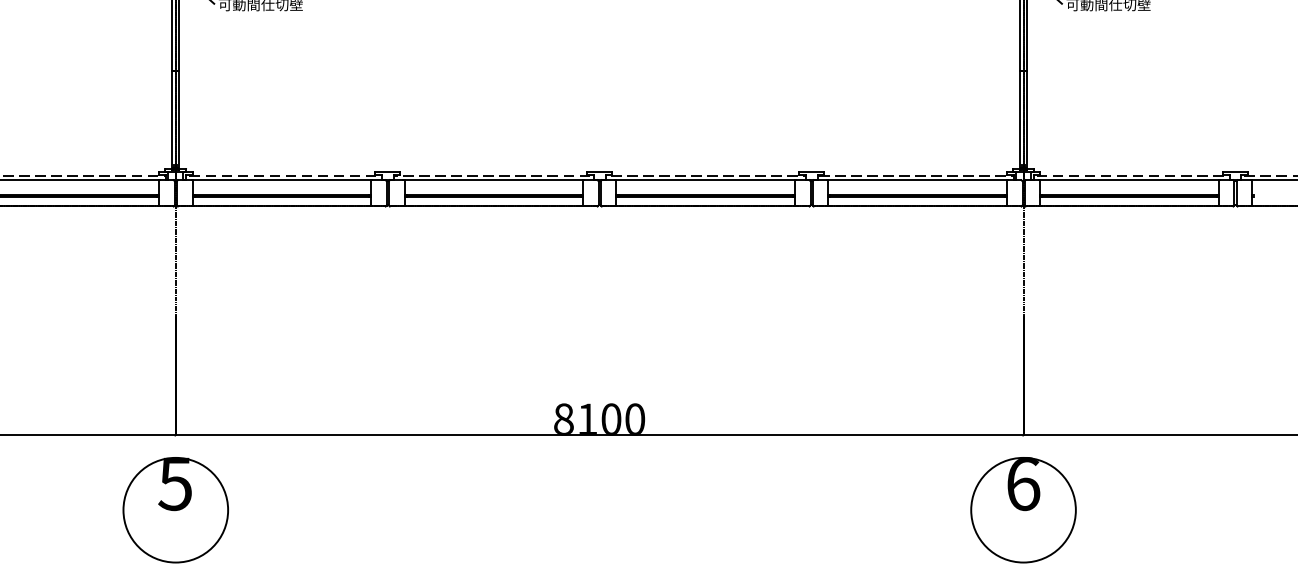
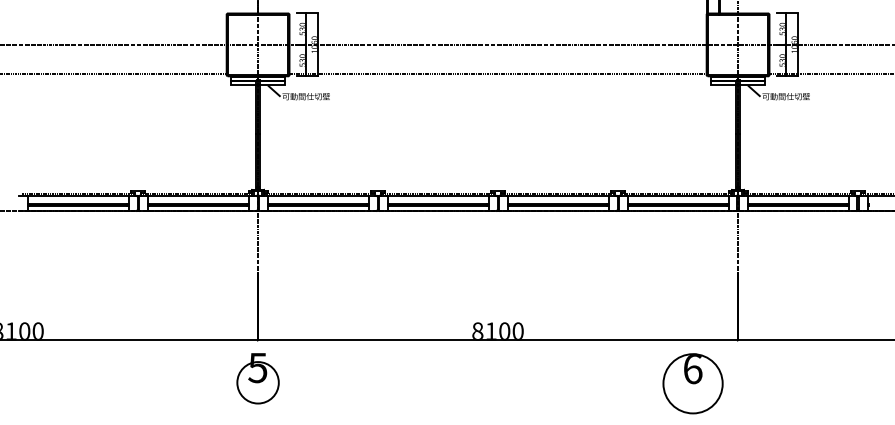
circle: (174, 509) -> (257, 382), size x0.7
part: (1022, 509) -> (692, 383), moved

